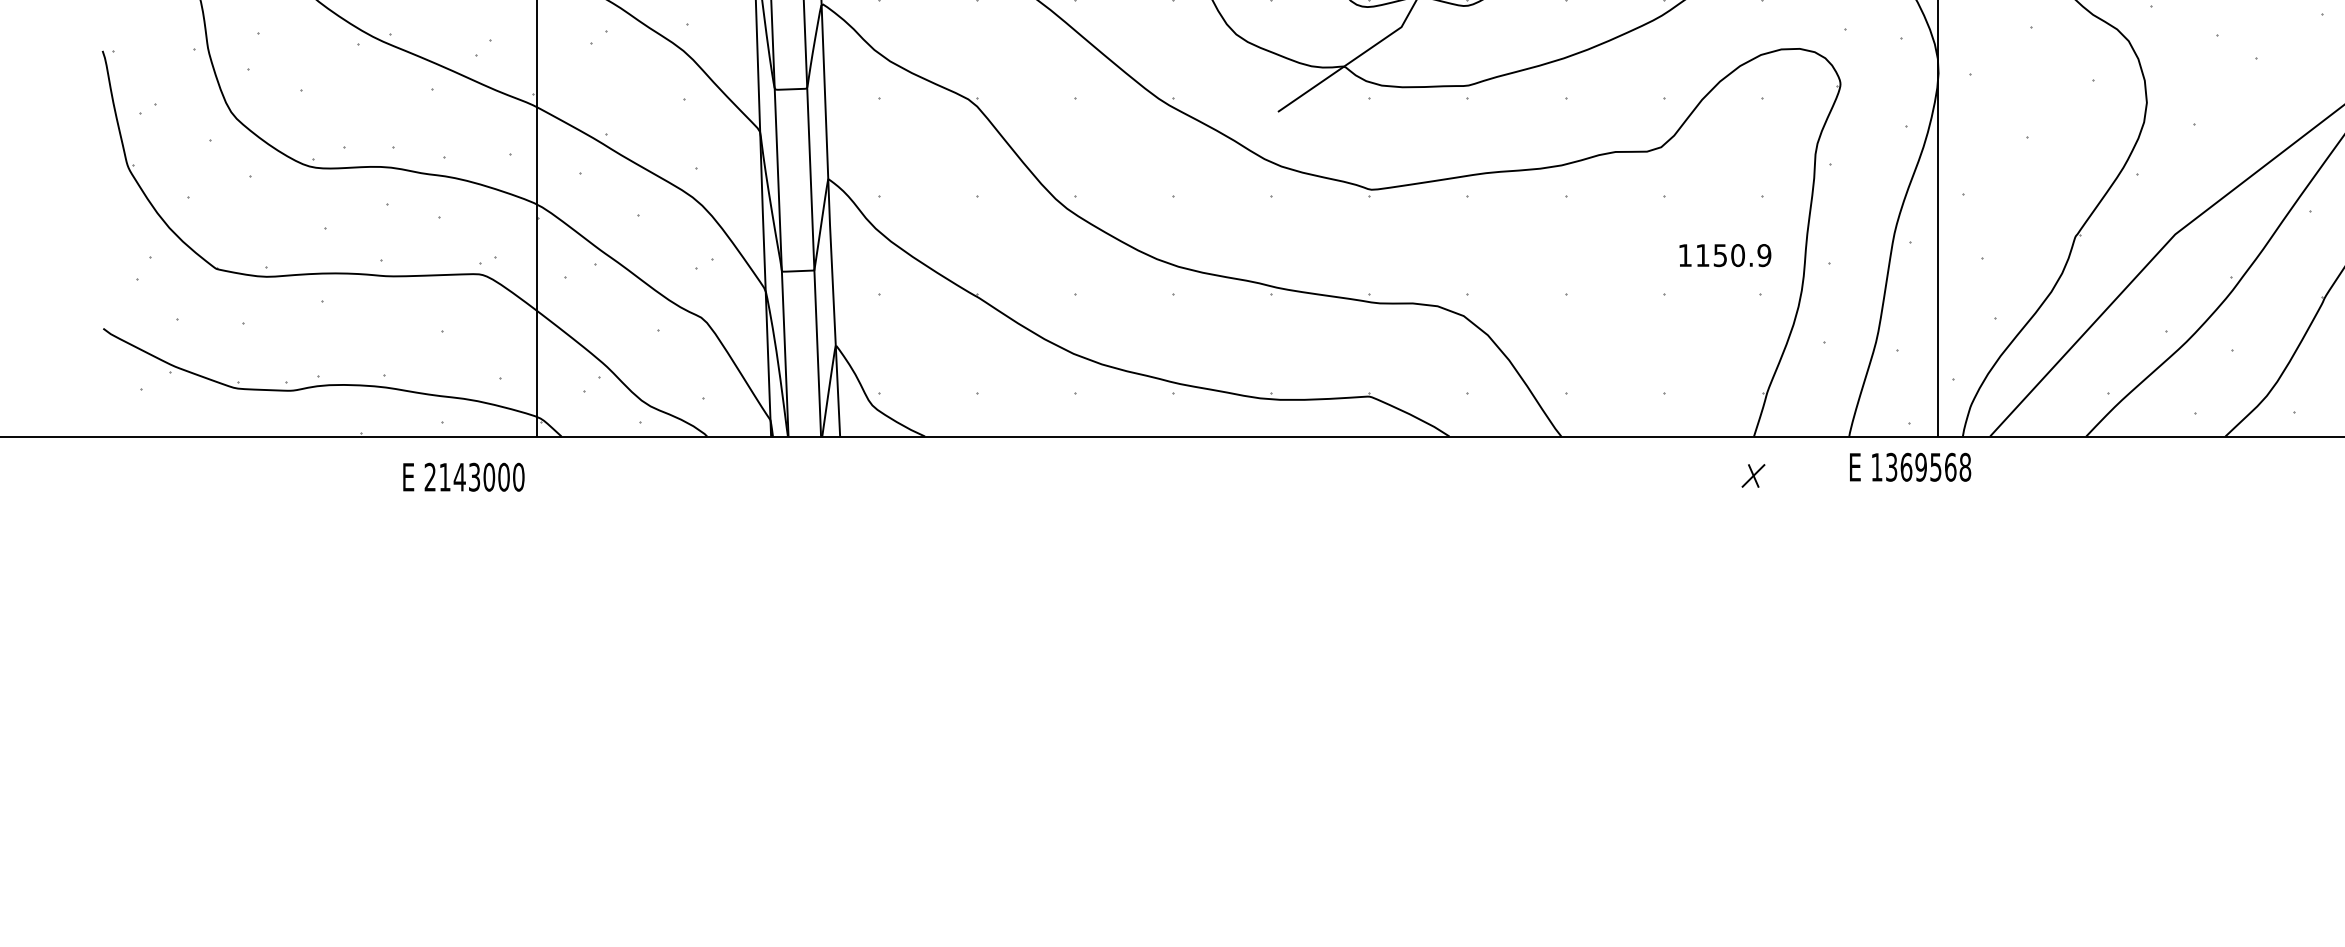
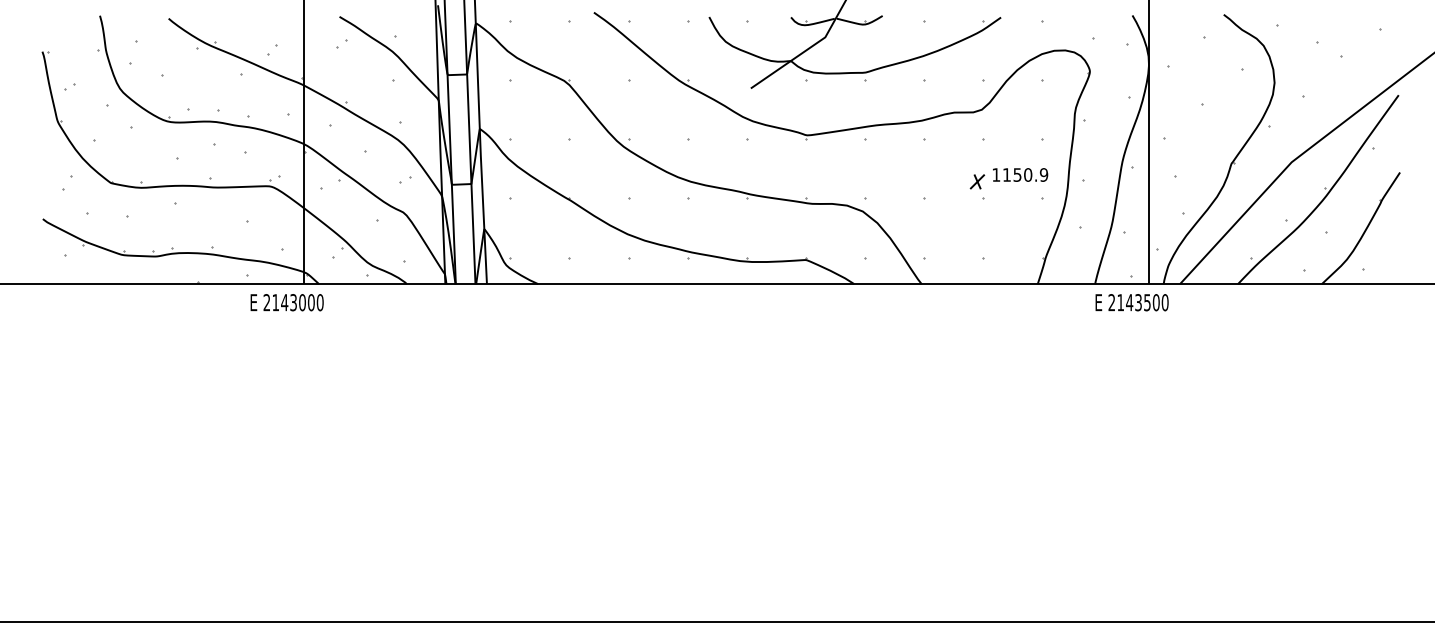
text: (1921, 467) -> (1138, 302), 1369568 -> 2143500
part: (1753, 475) -> (977, 181), moved
text: (462, 477) -> (286, 302), moved

